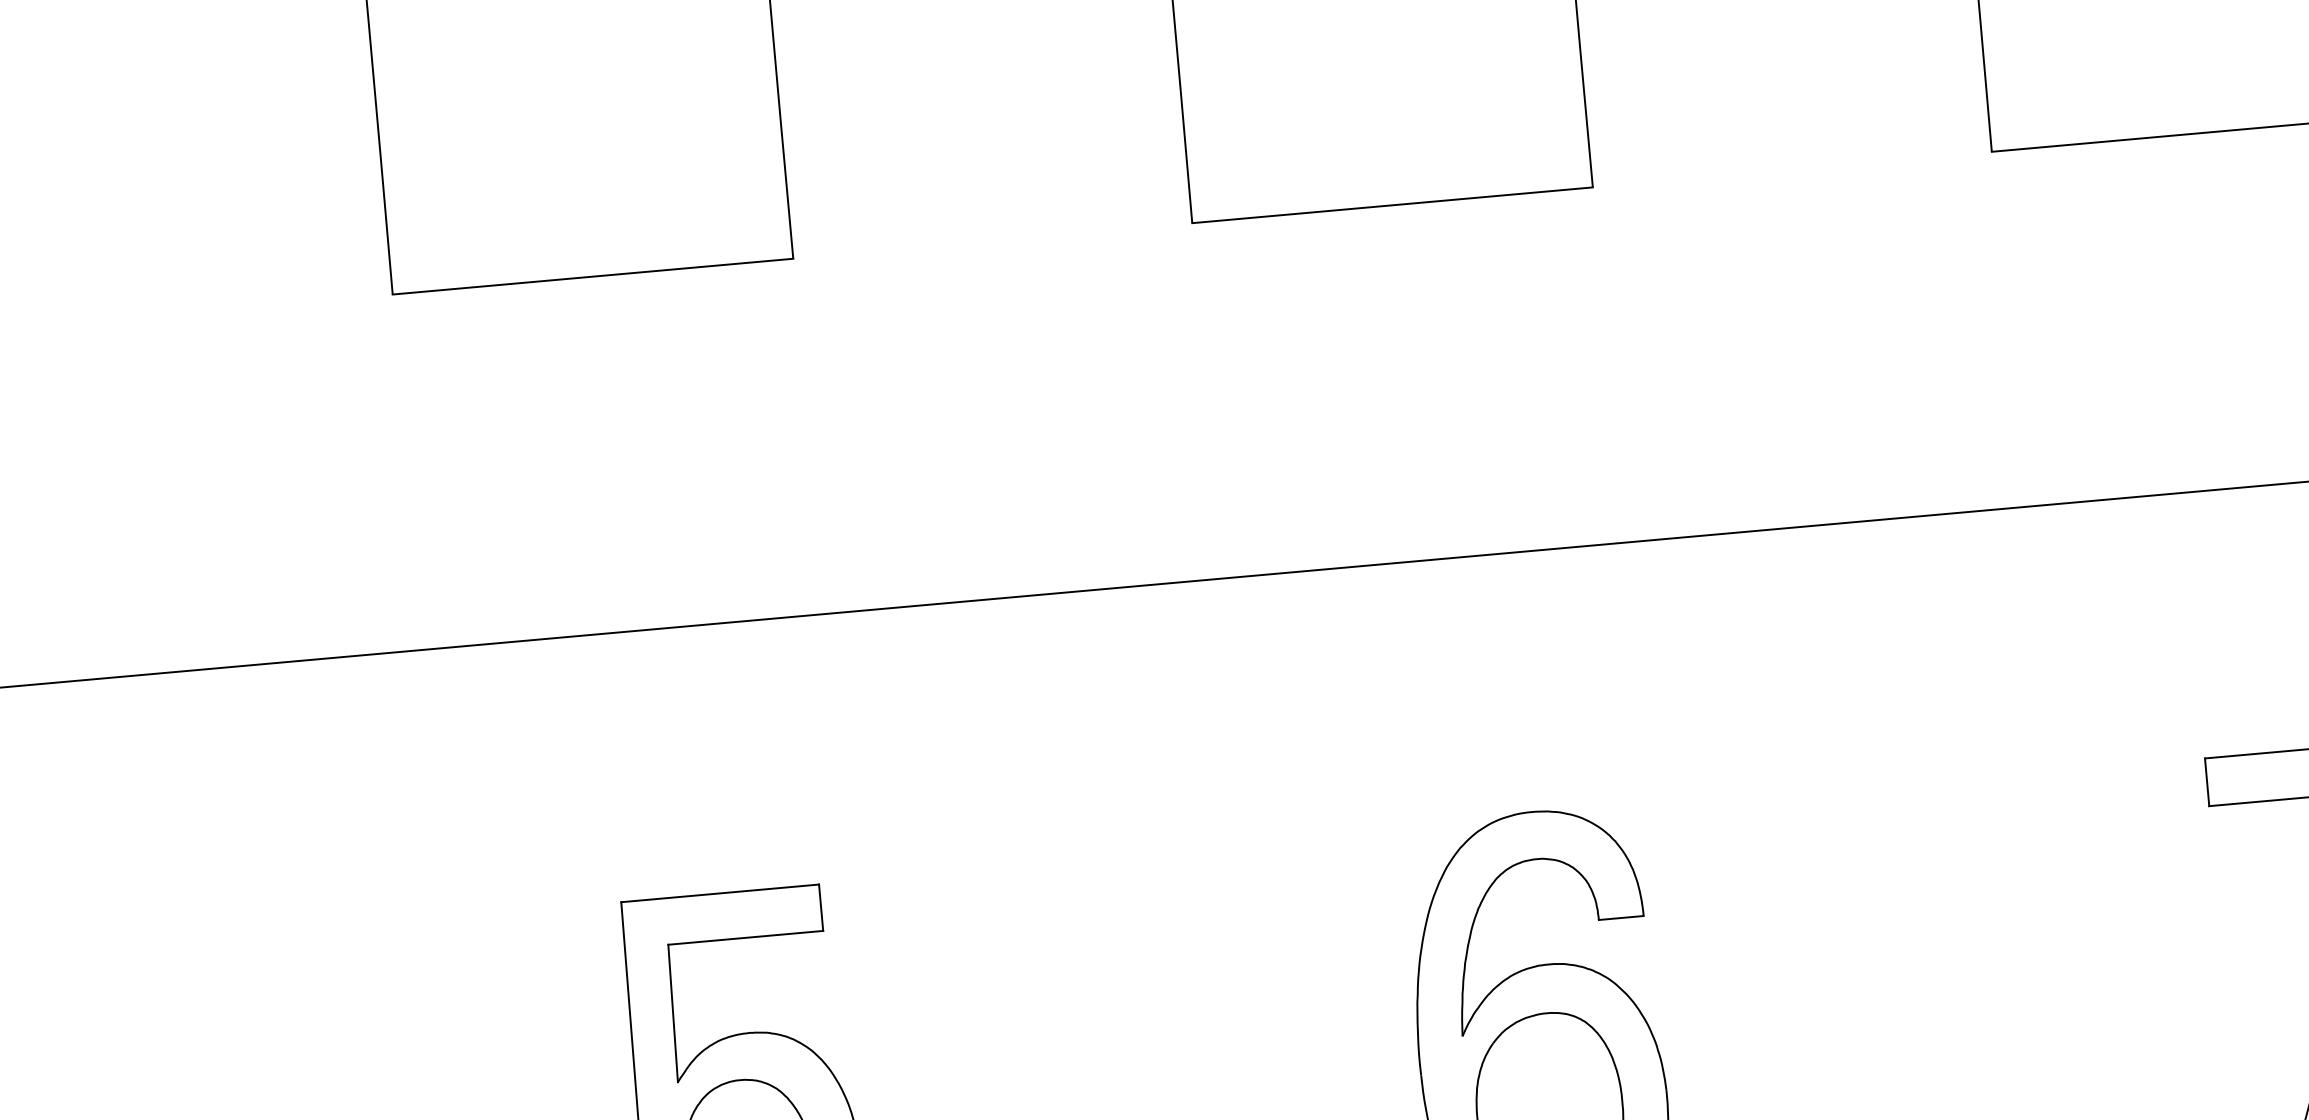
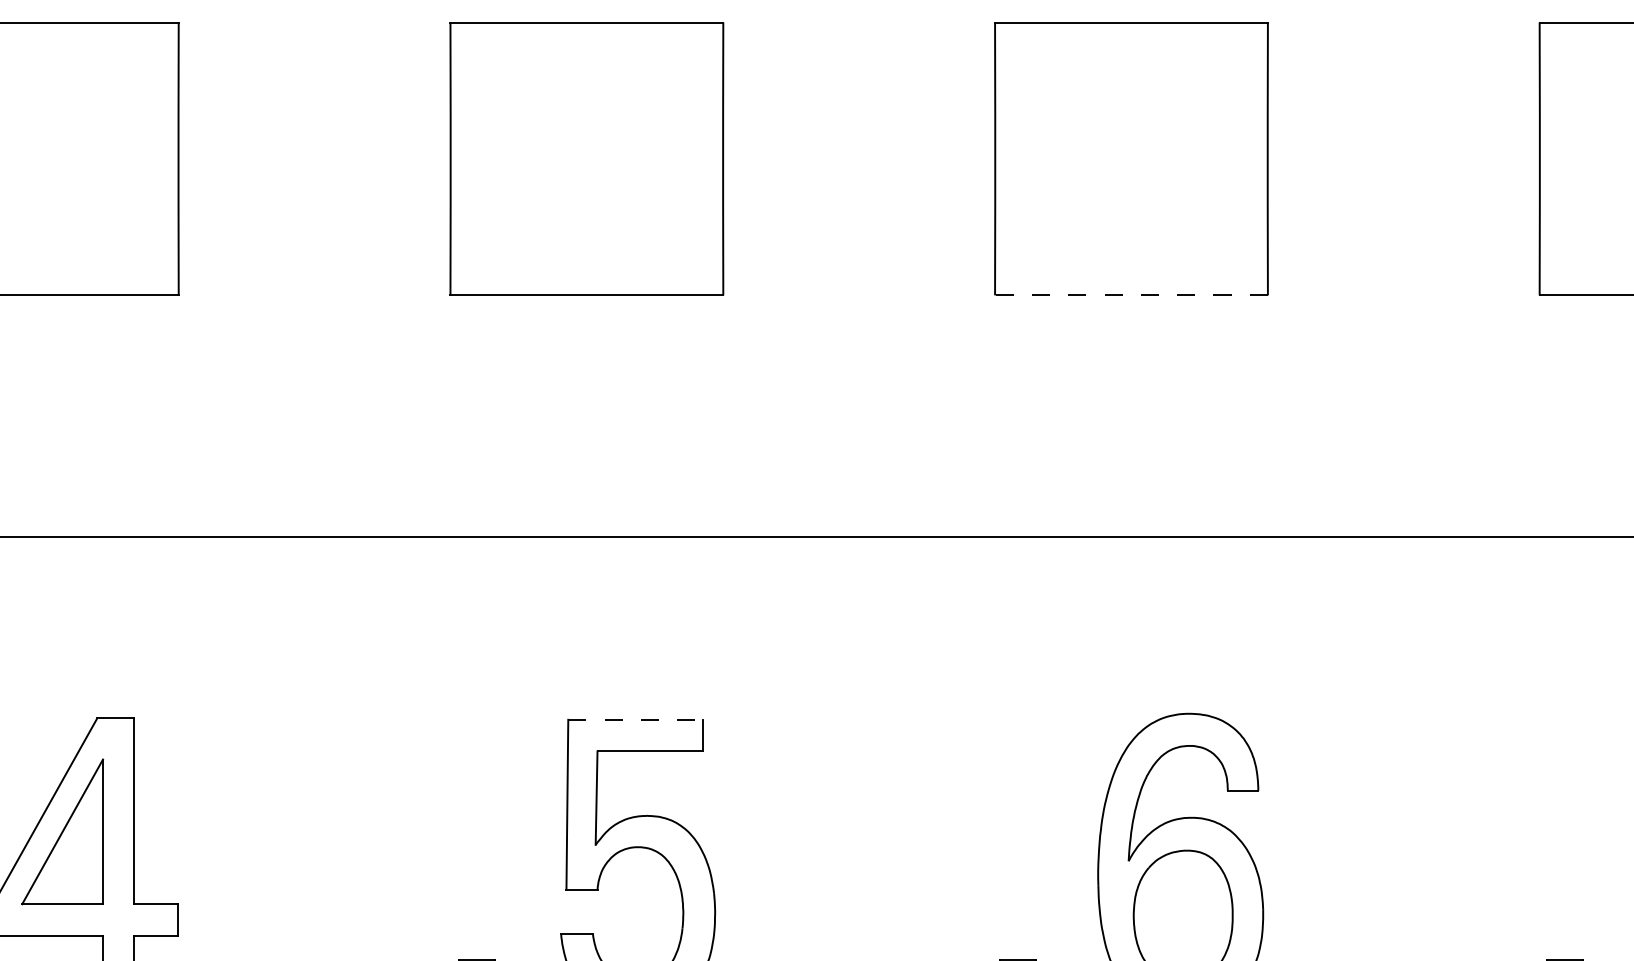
line: (1391, 205) -> (1130, 295), solid -> dashed
line: (721, 892) -> (636, 719), solid -> dashed

